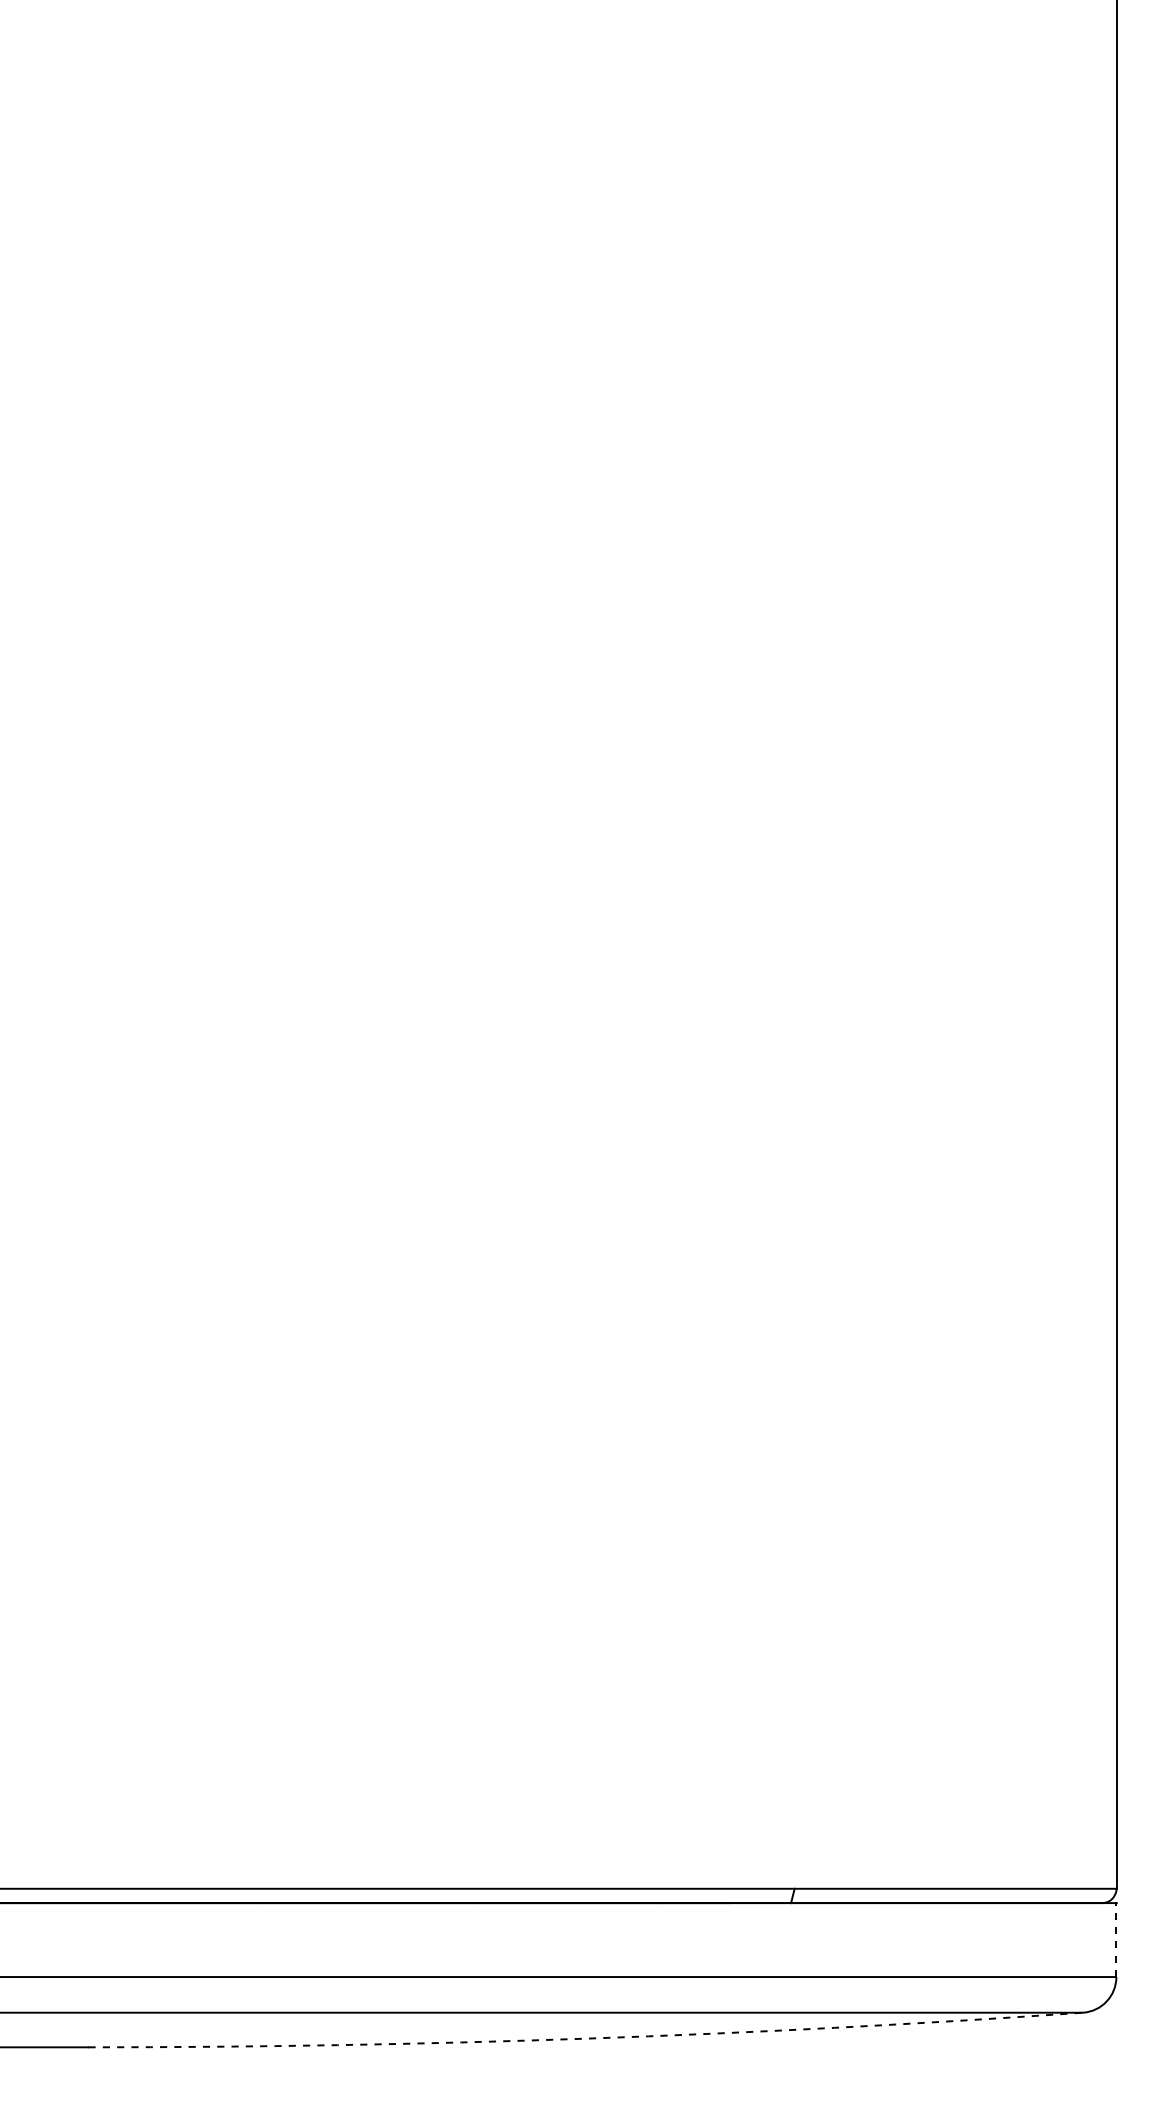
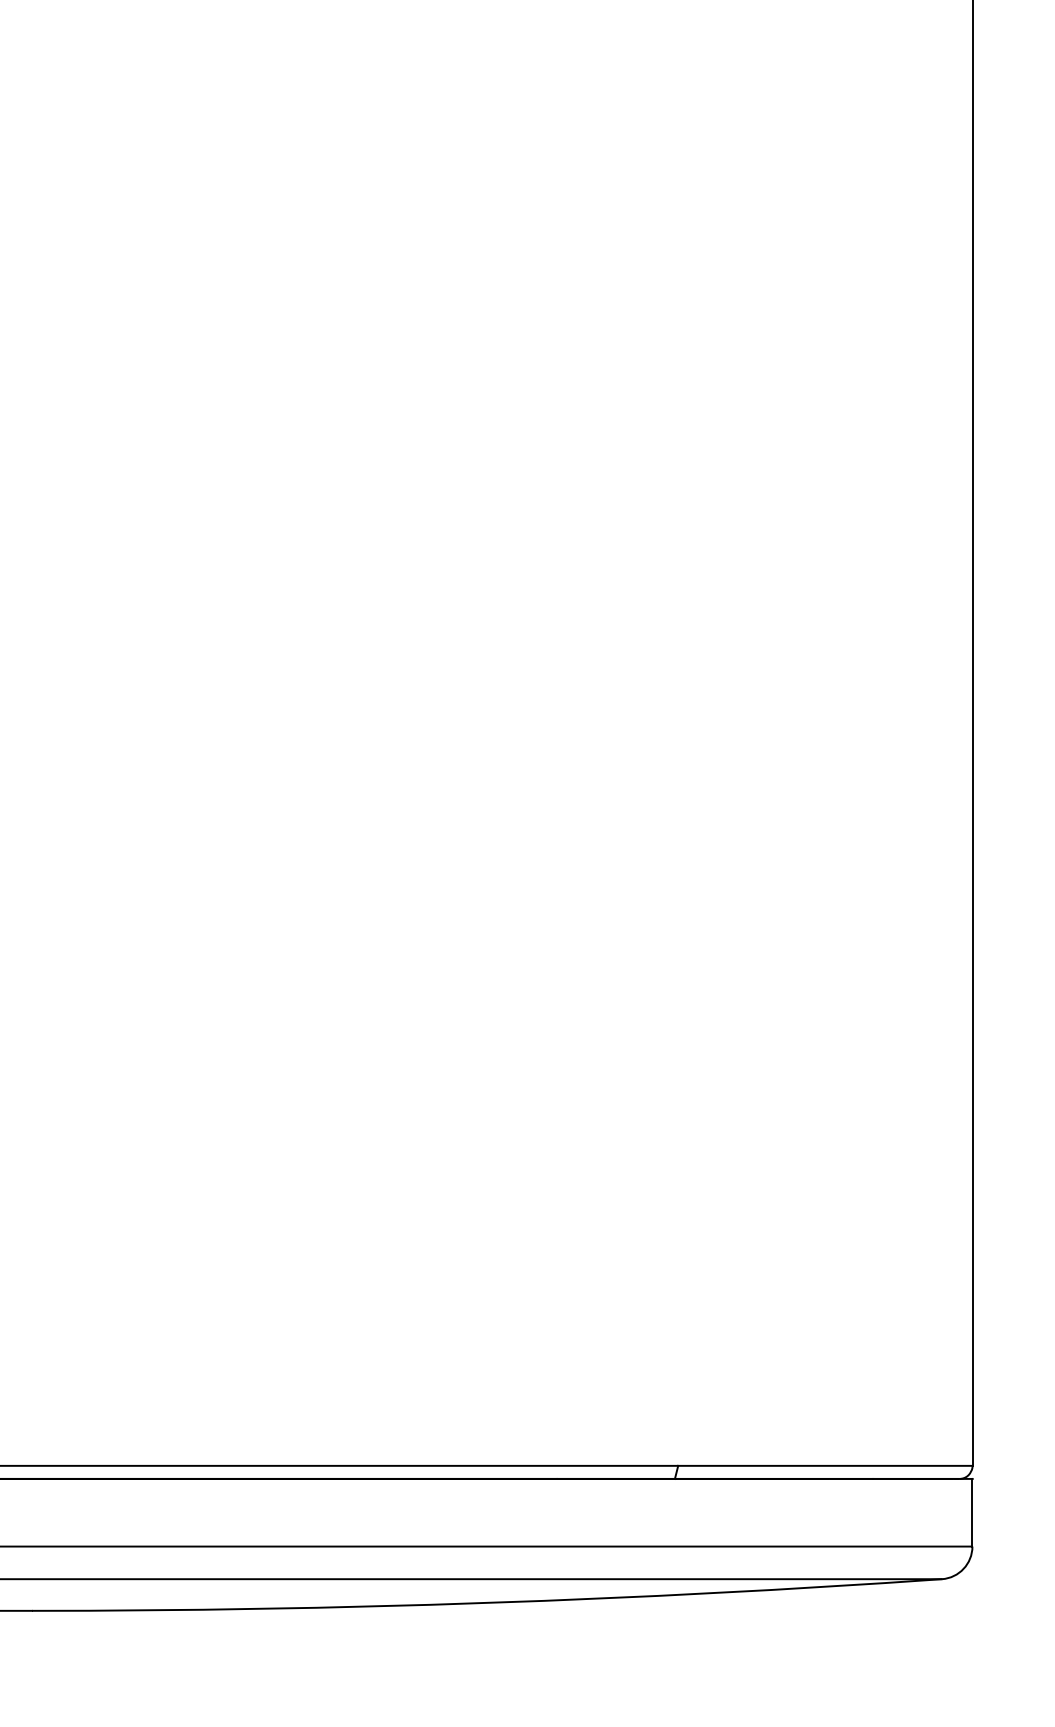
line: (1116, 1940) -> (972, 1513), dashed -> solid
arc: (586, 2038) -> (487, 1602), dashed -> solid

